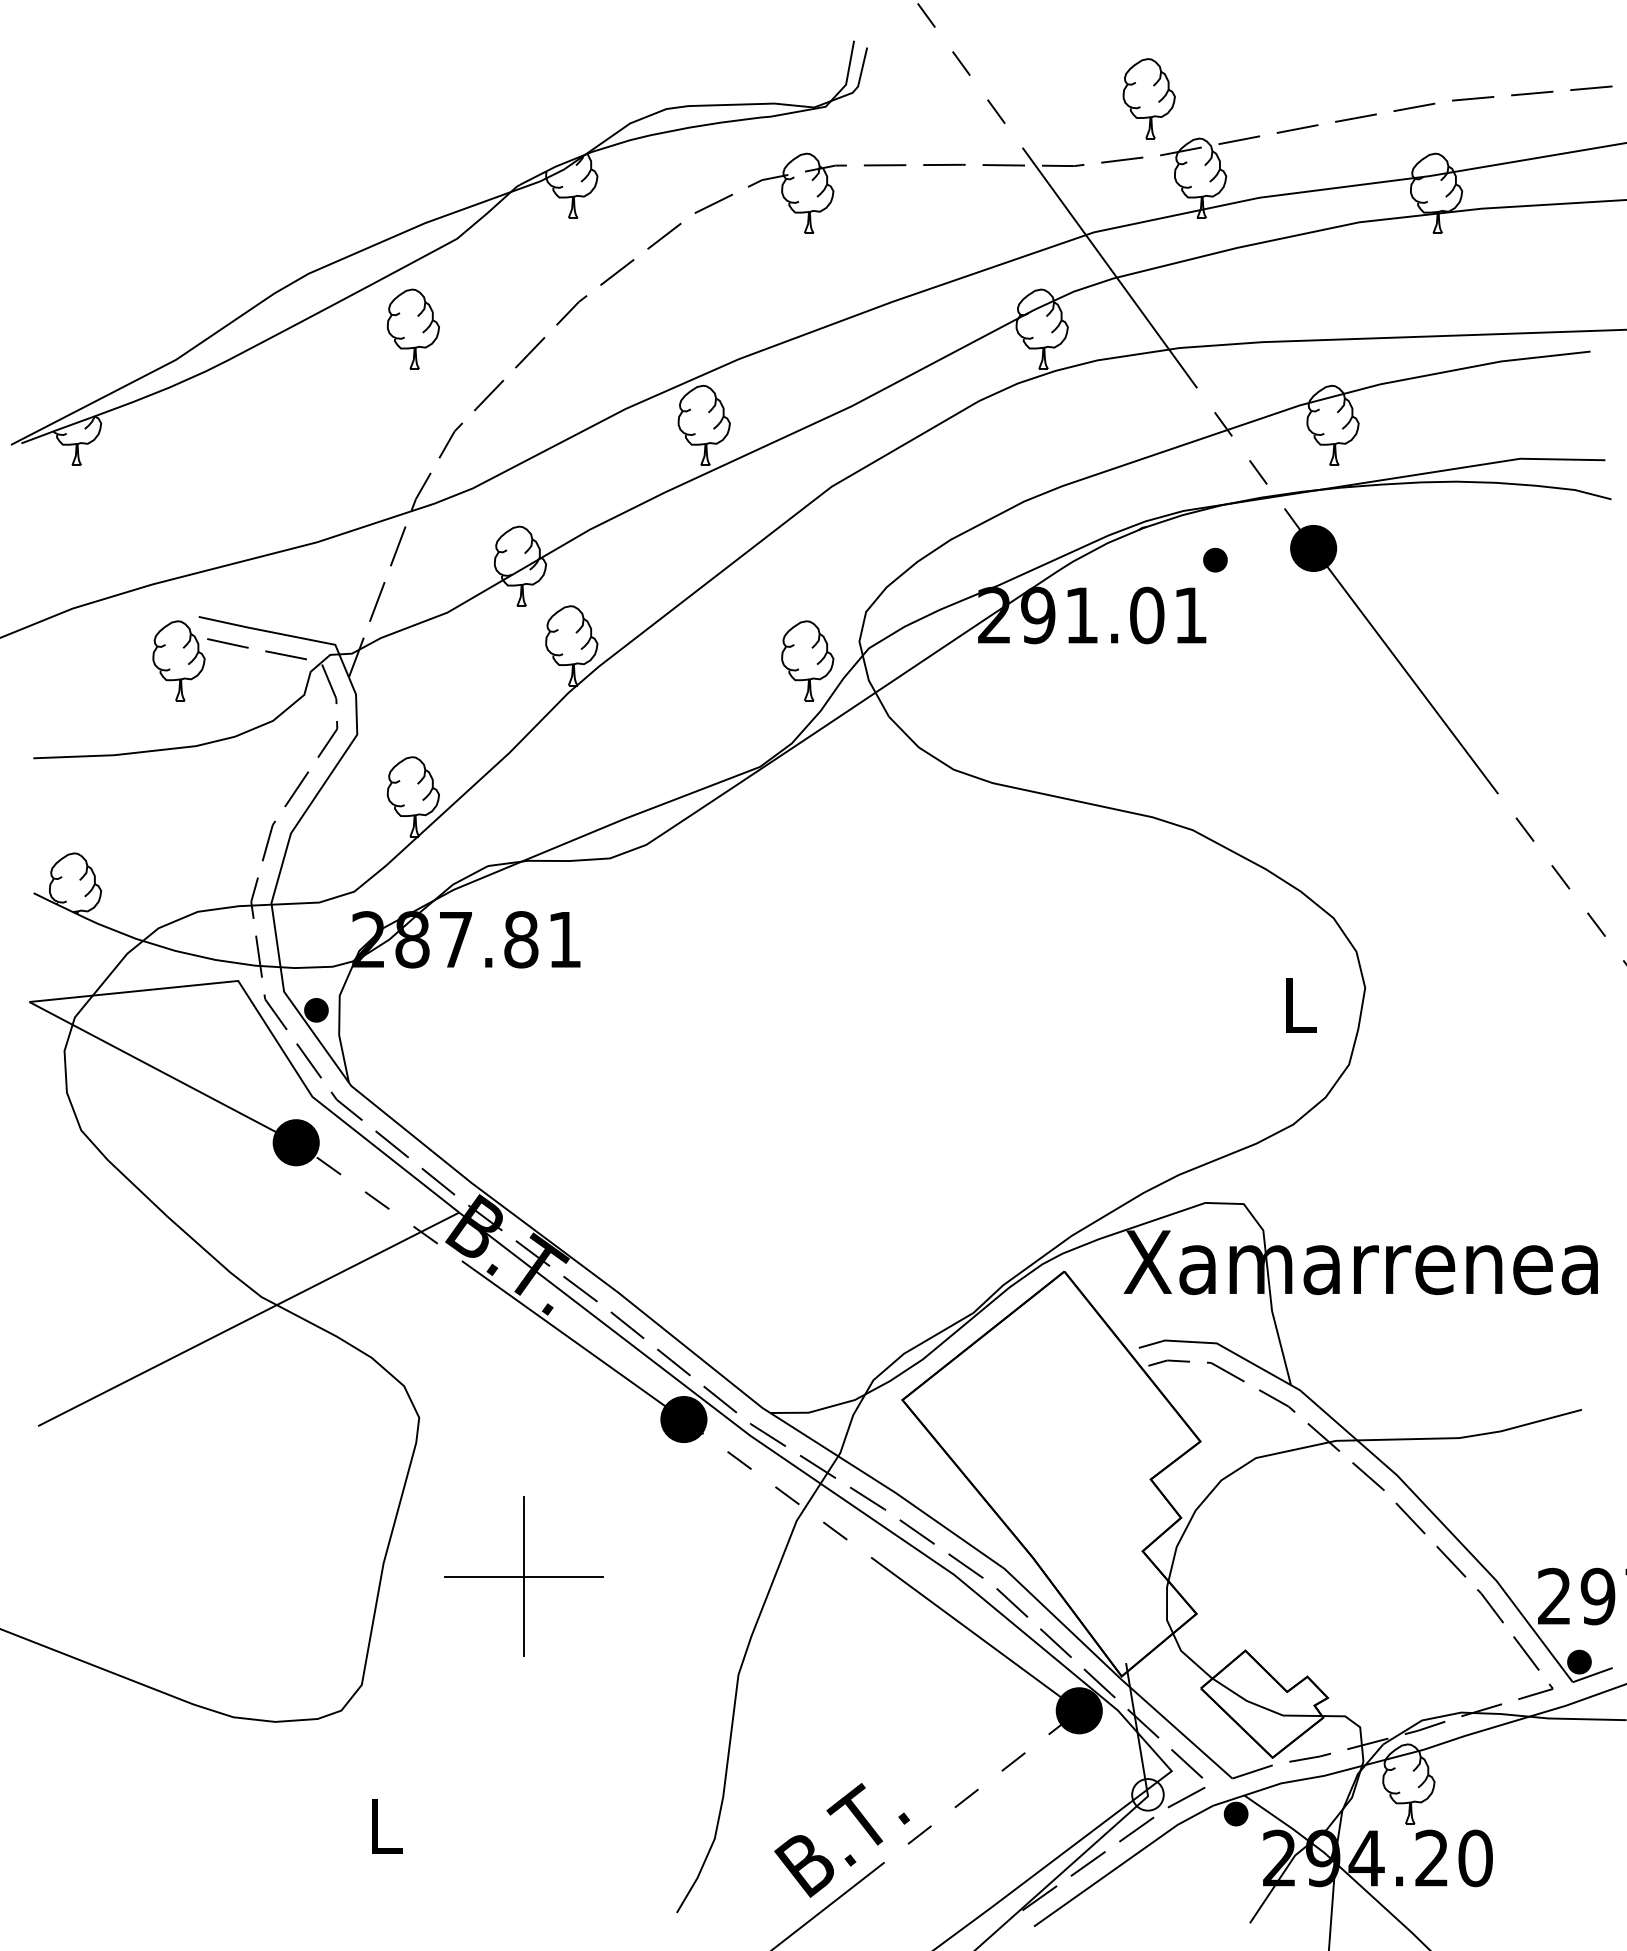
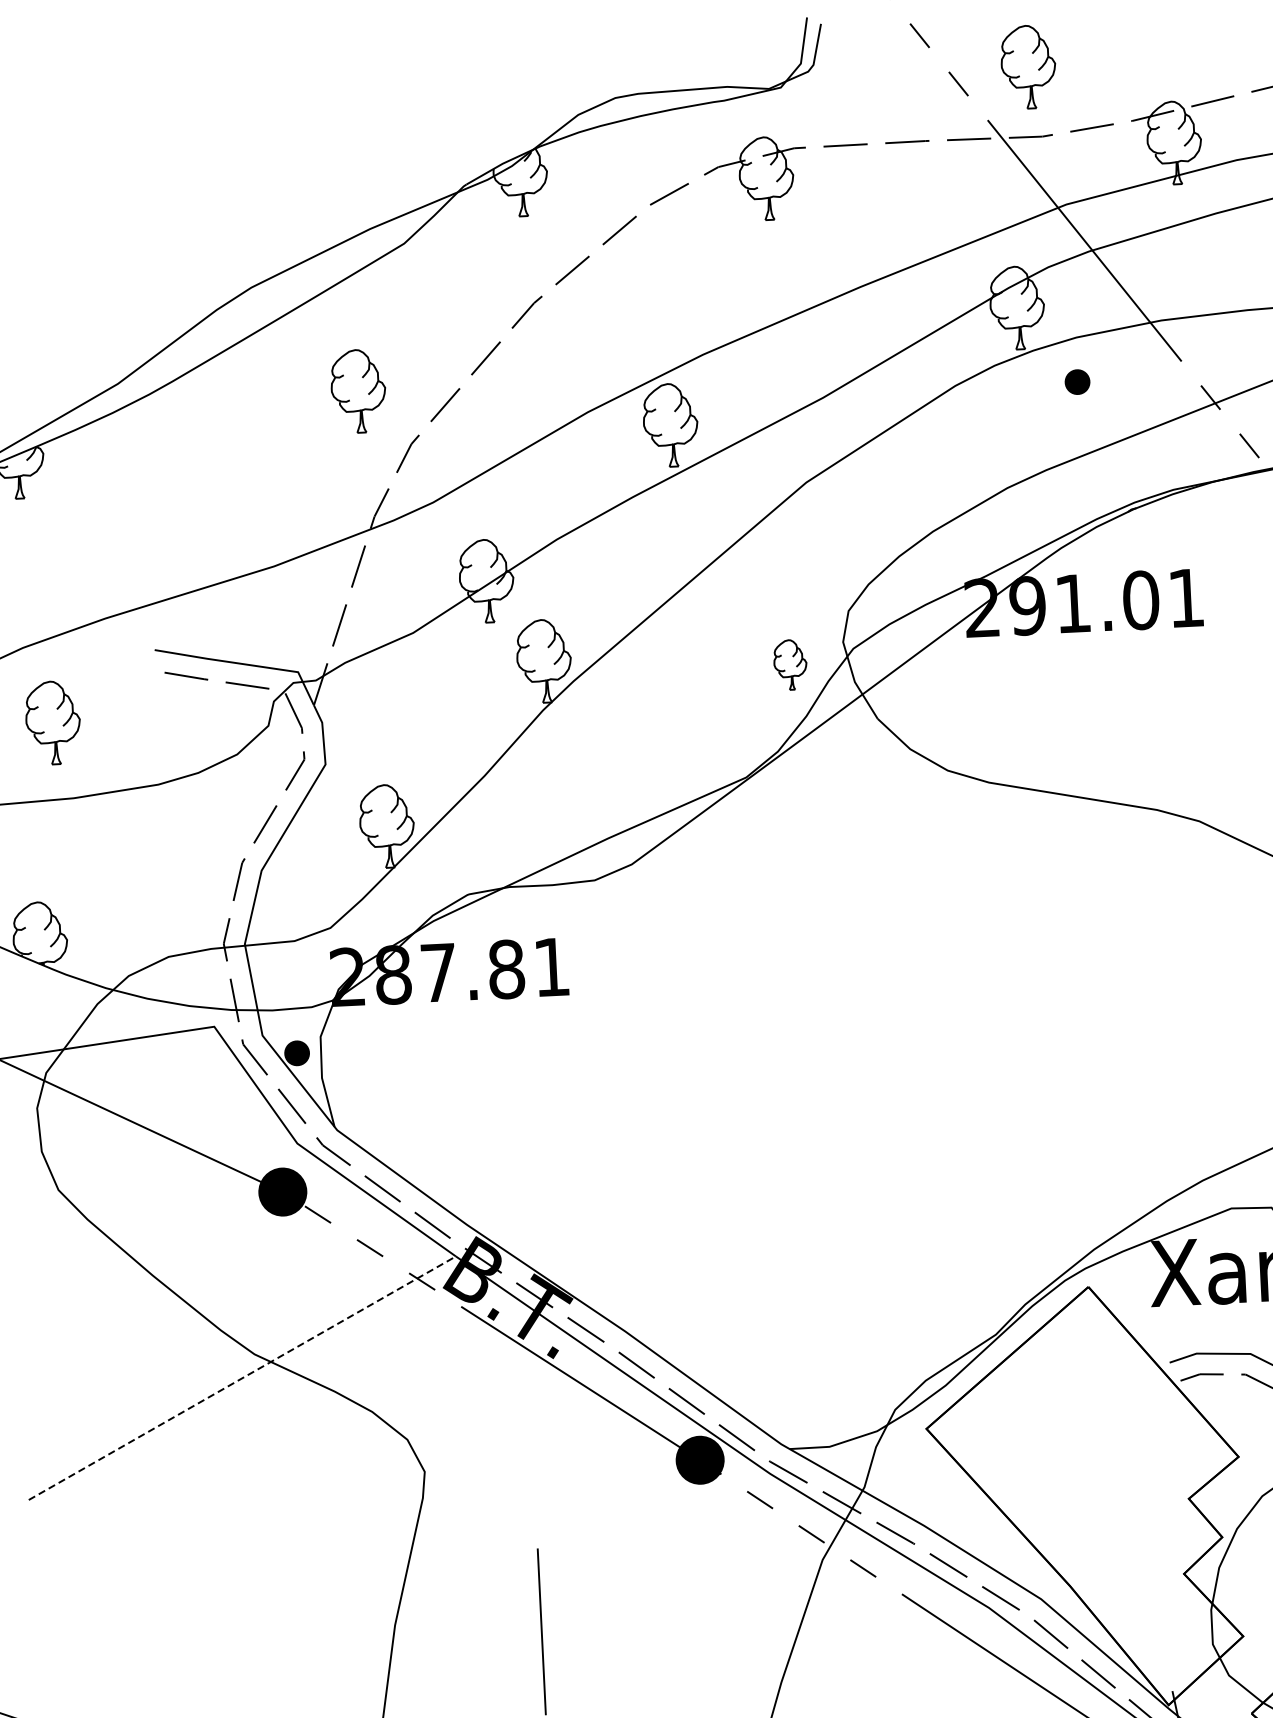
part: (1148, 98) -> (1027, 66), moved
part: (413, 328) -> (358, 390), moved
part: (1215, 560) -> (1077, 382), moved
part: (178, 660) -> (52, 722), moved
part: (807, 660) -> (790, 664), size x0.6
line: (249, 1319) -> (243, 1378), solid -> dashed
line: (523, 1576) -> (541, 1631), removed

